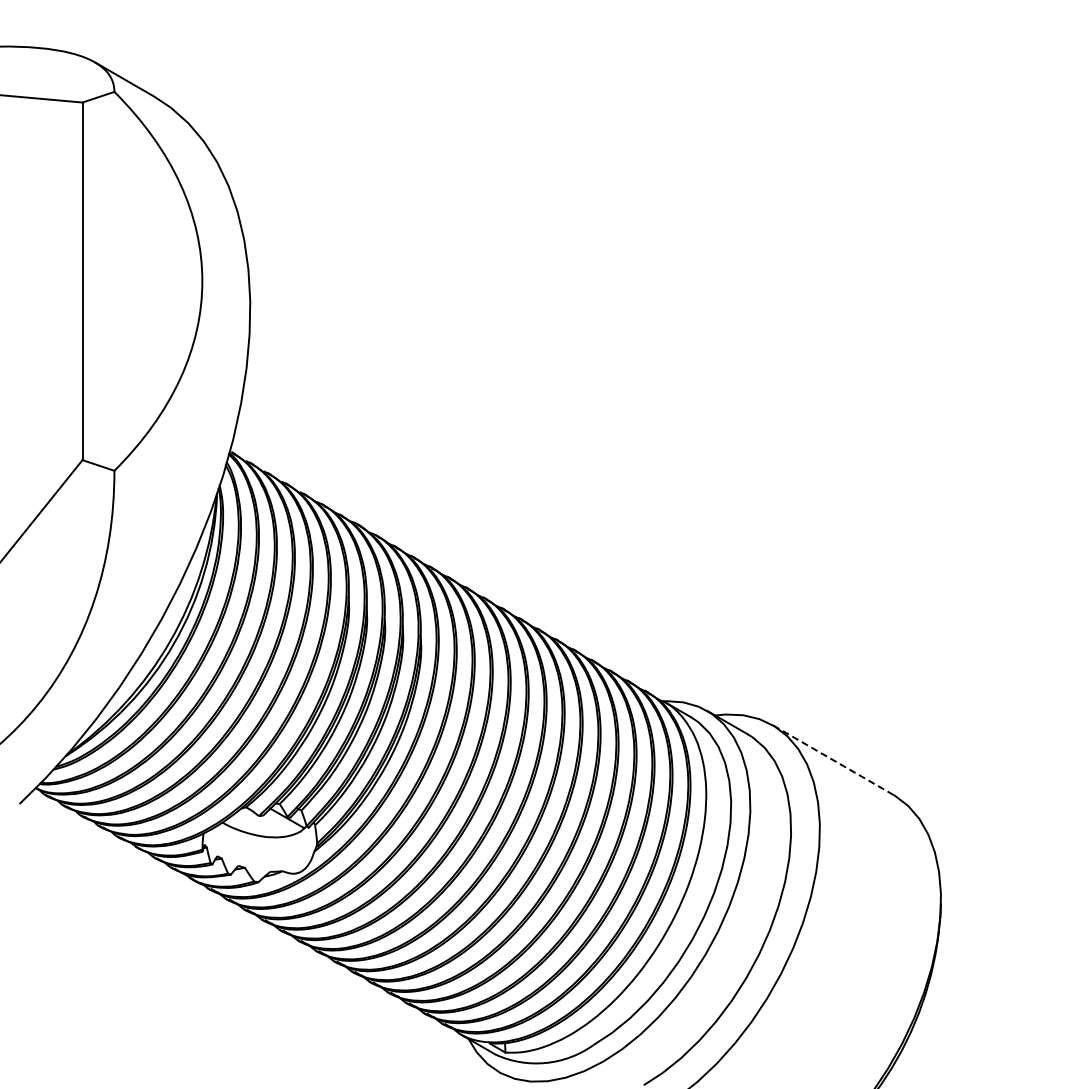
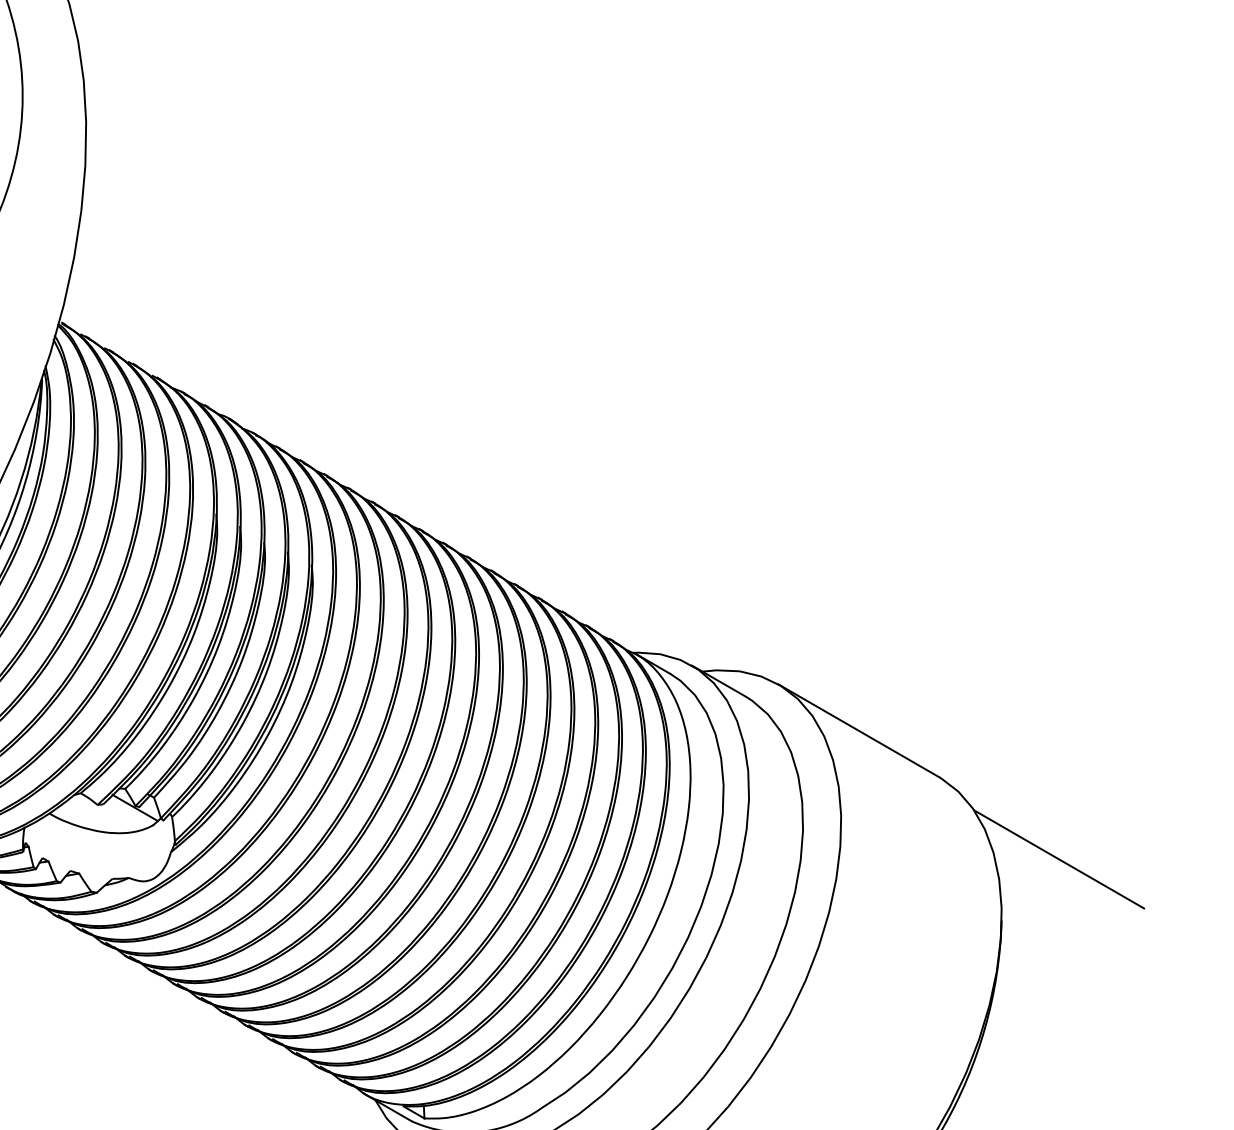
line: (833, 760) -> (859, 731), dashed -> solid
line: (984, 857) -> (1059, 859), added

